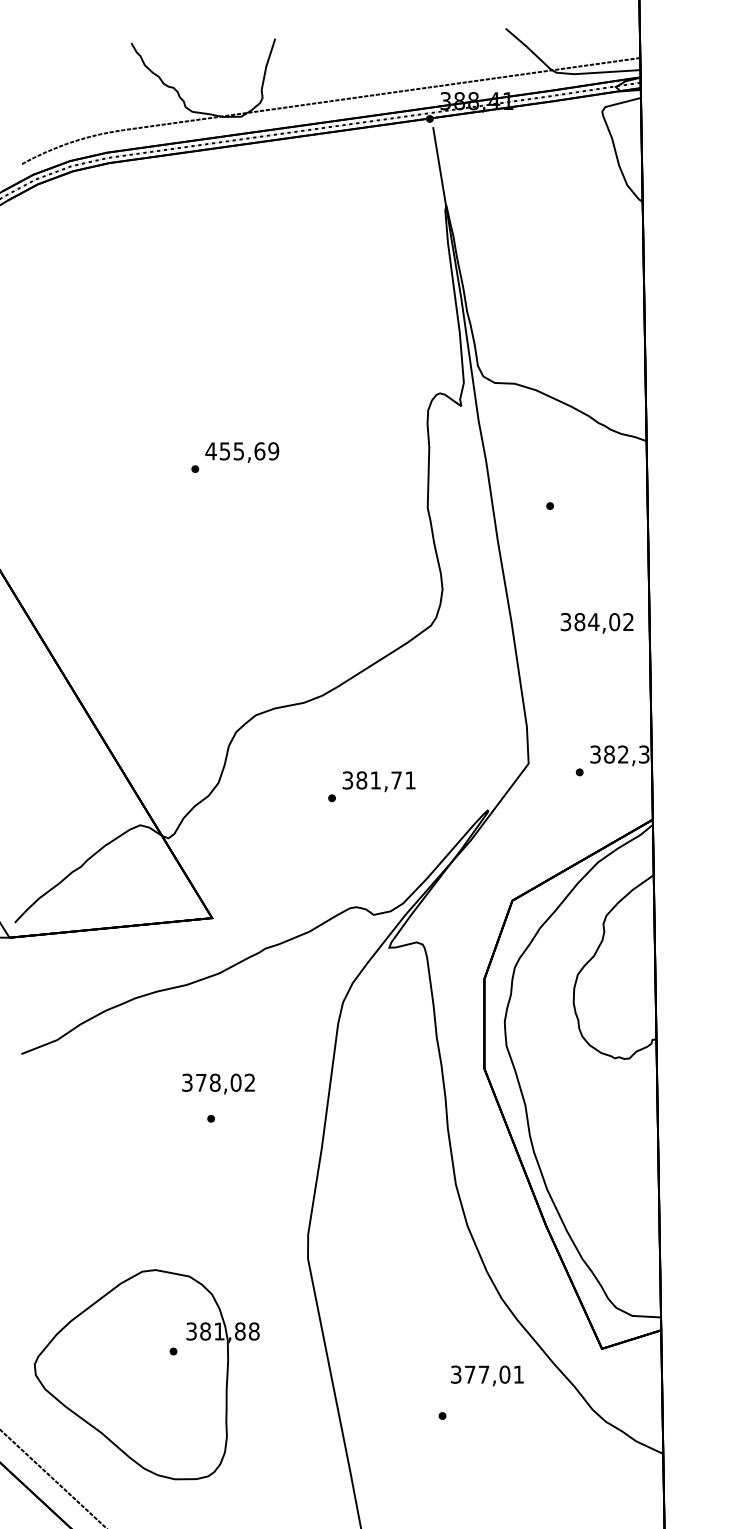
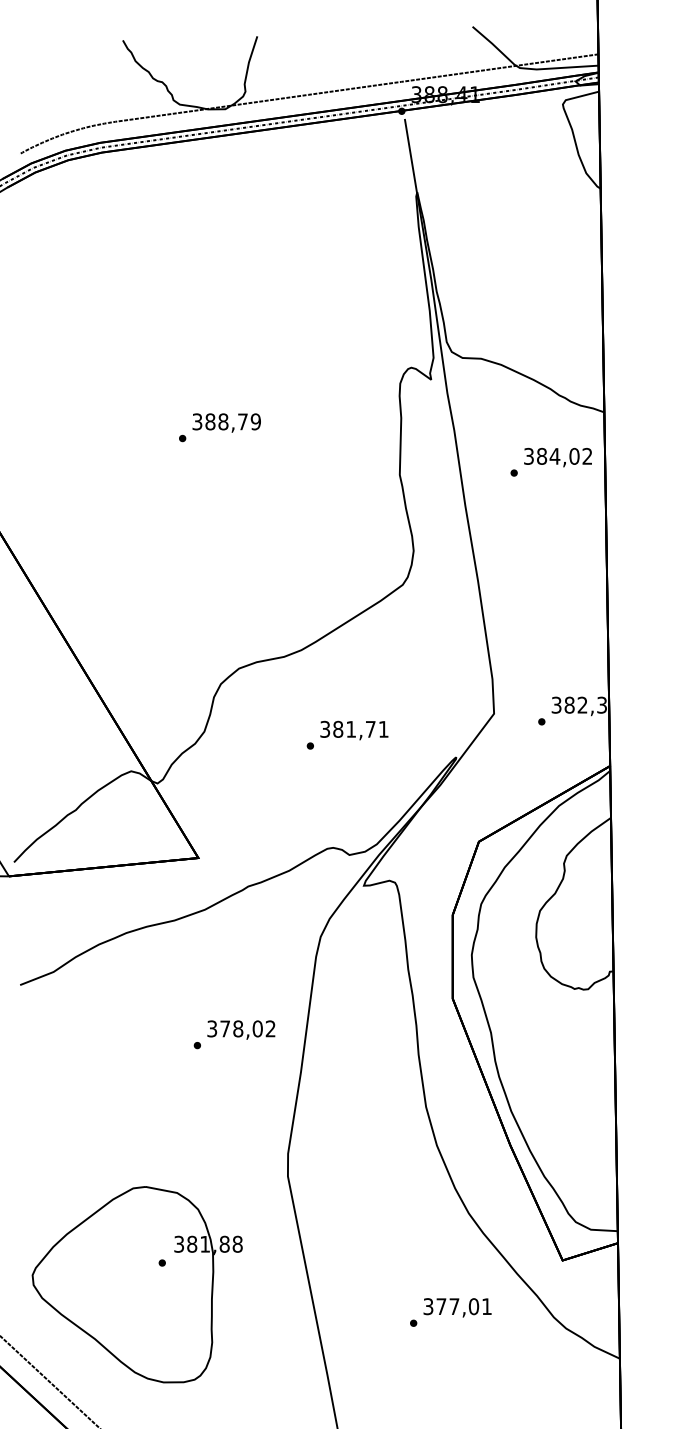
text: (235, 450) -> (220, 421), 455,69 -> 388,79
text: (596, 623) -> (557, 457), moved
text: (218, 1083) -> (241, 1029), moved
text: (487, 1375) -> (457, 1307), moved

